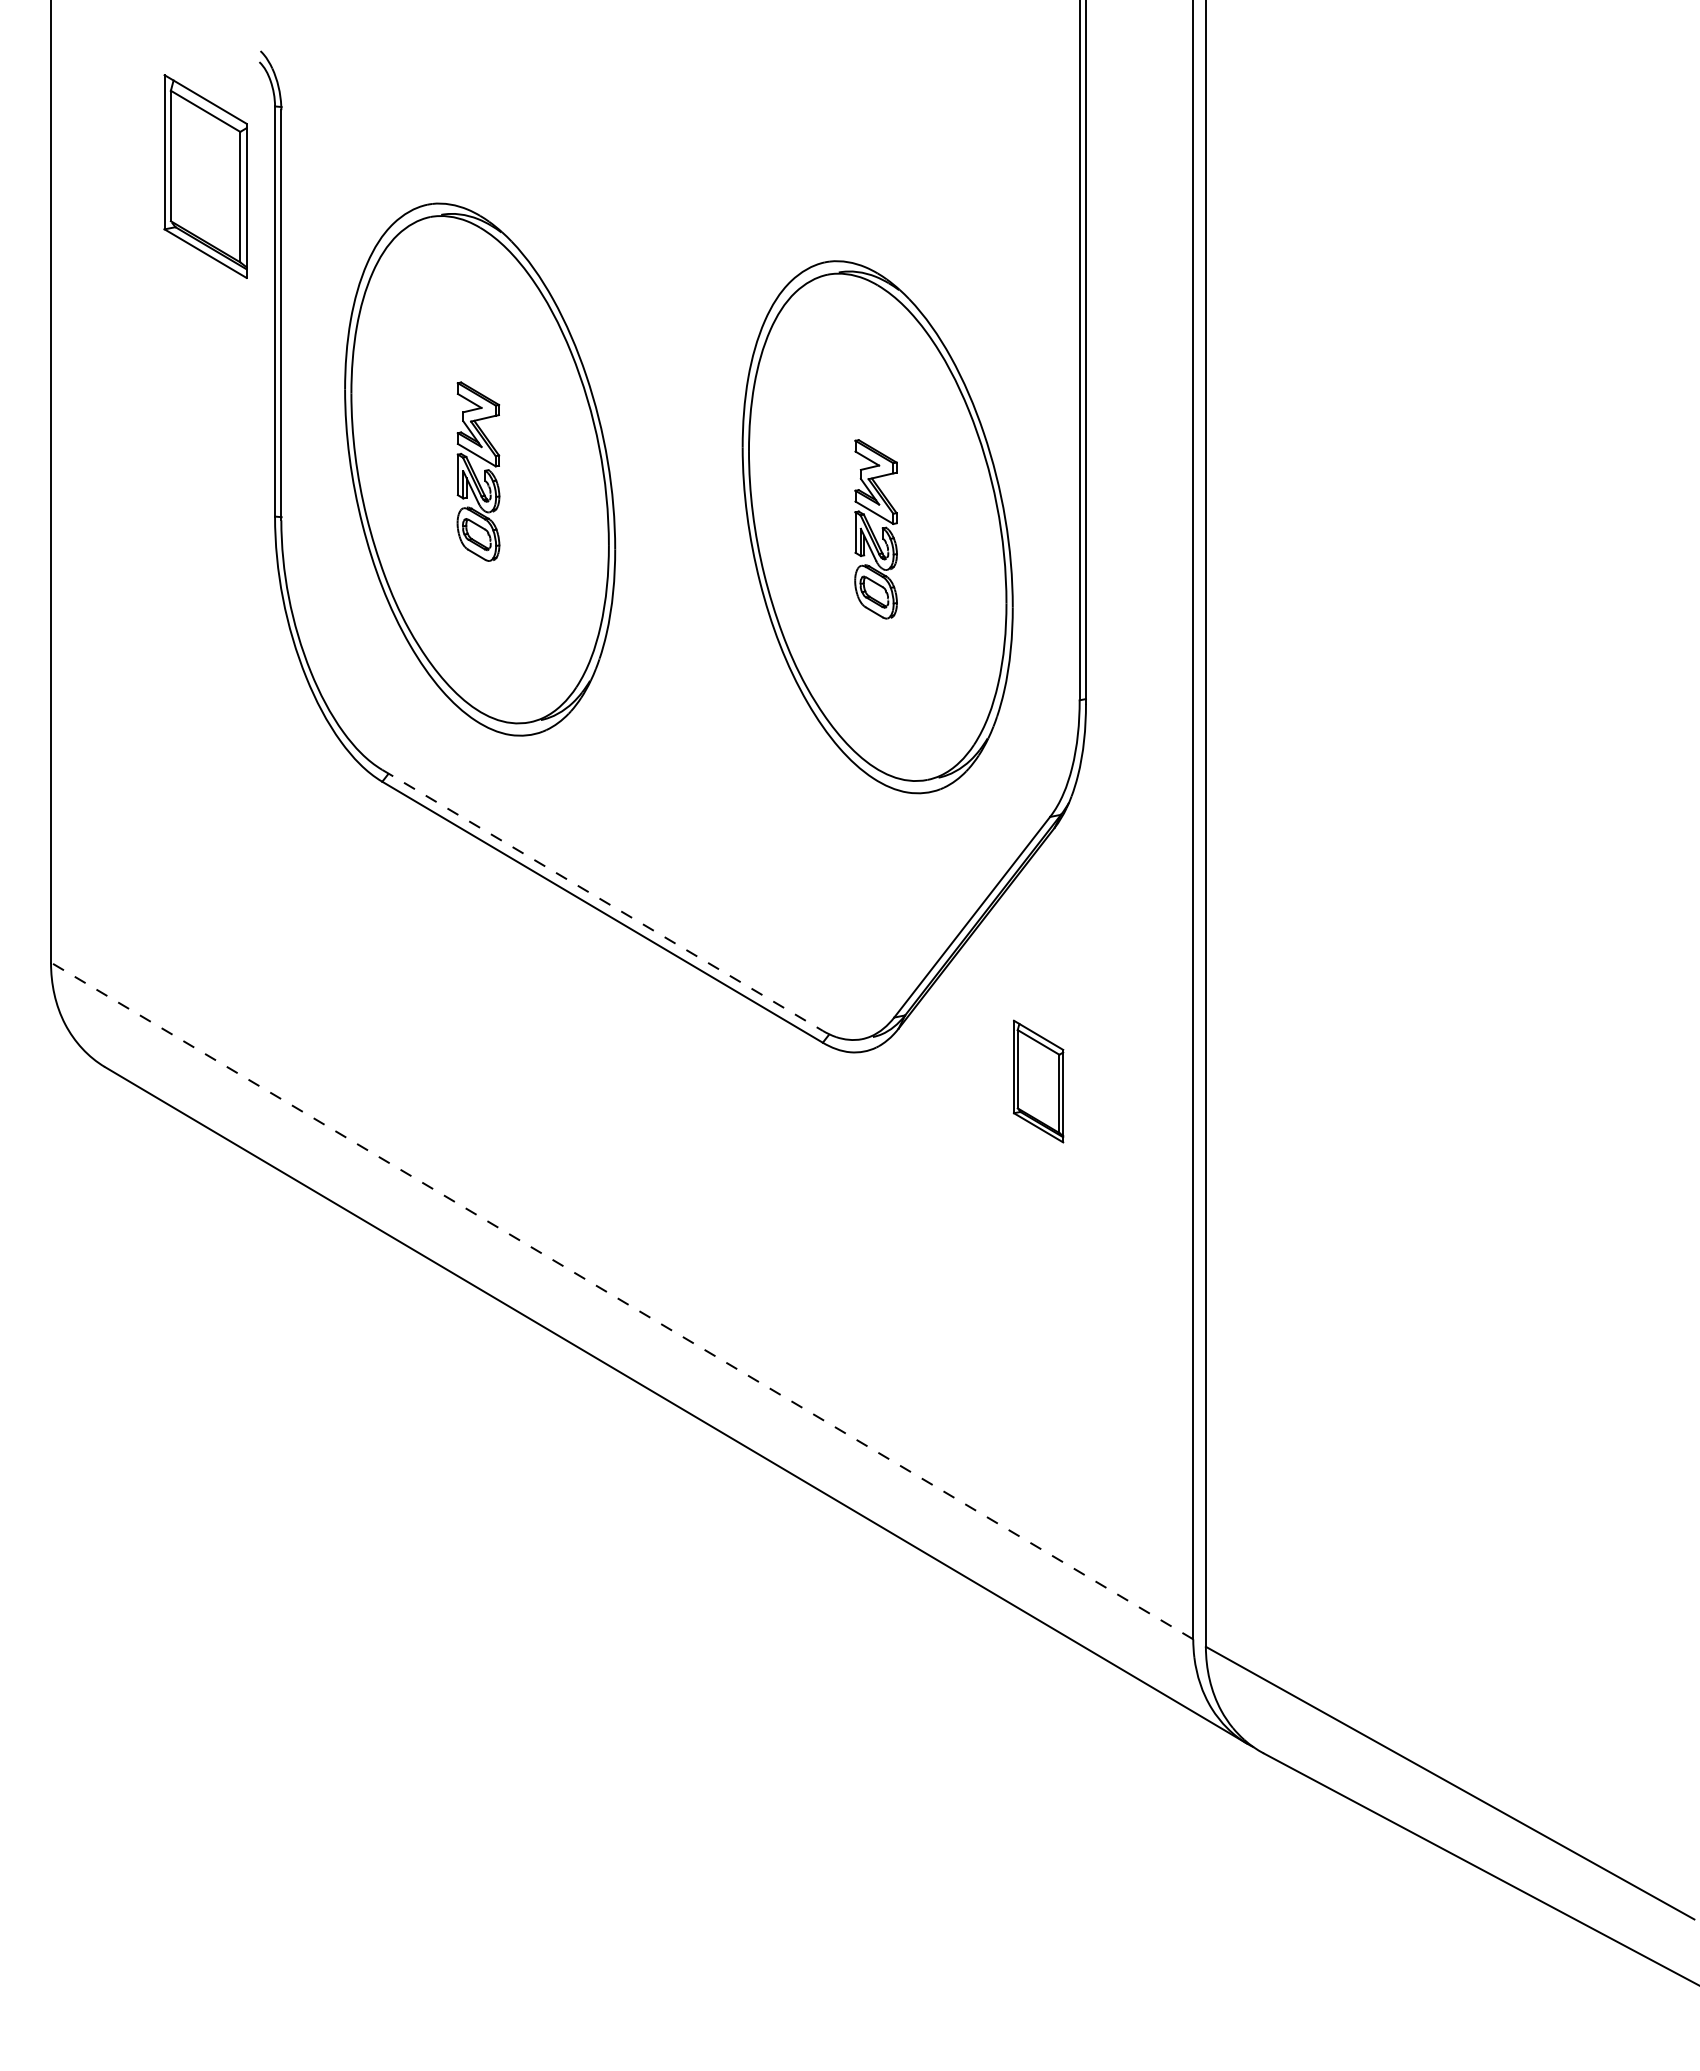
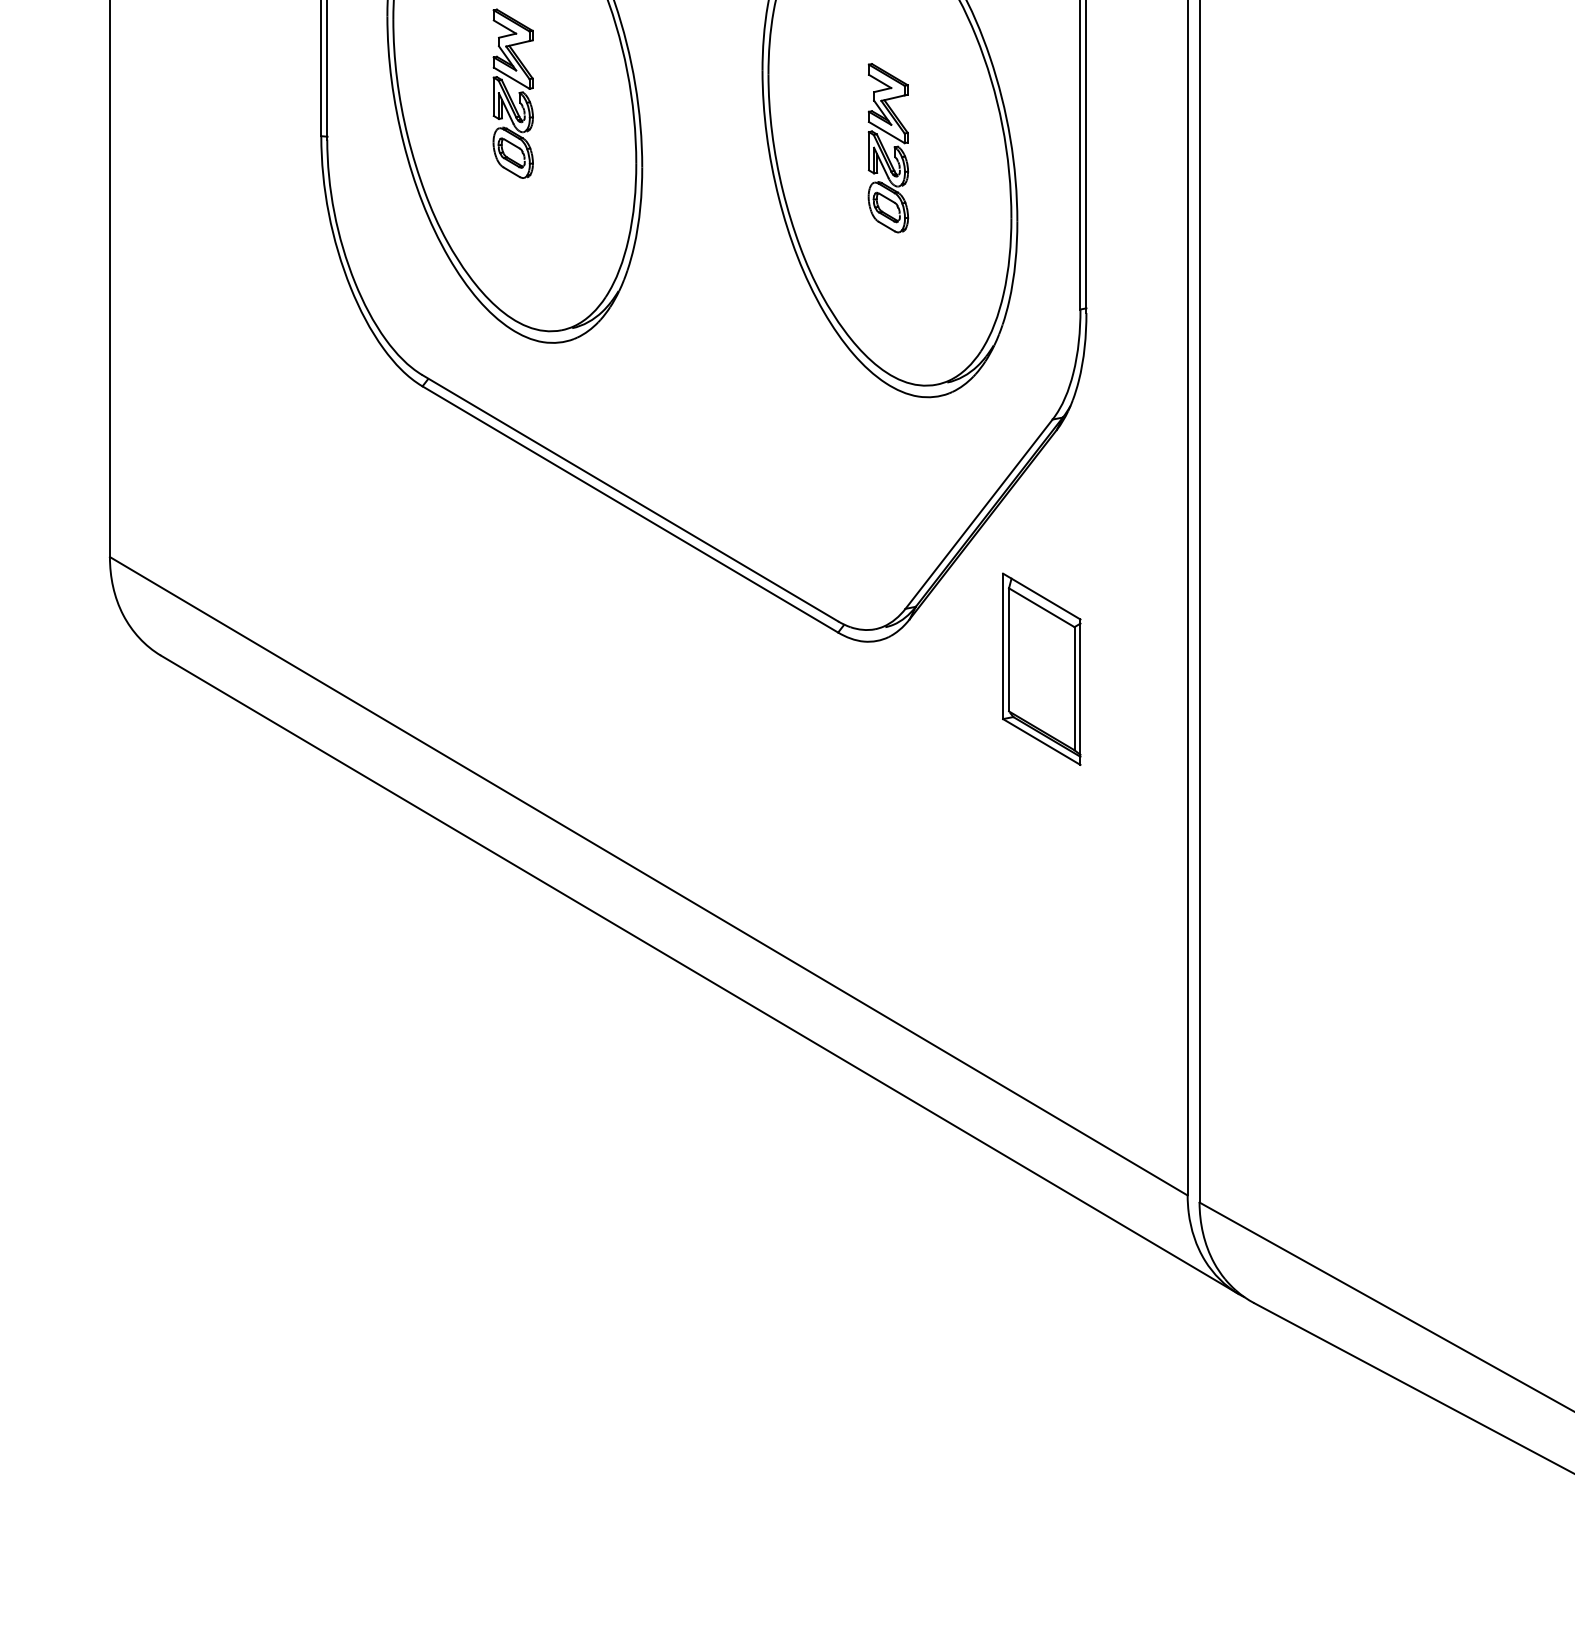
line: (602, 900) -> (630, 498), dashed -> solid
part: (1038, 1081) -> (1041, 669), size x1.67
line: (622, 1301) -> (649, 876), dashed -> solid

